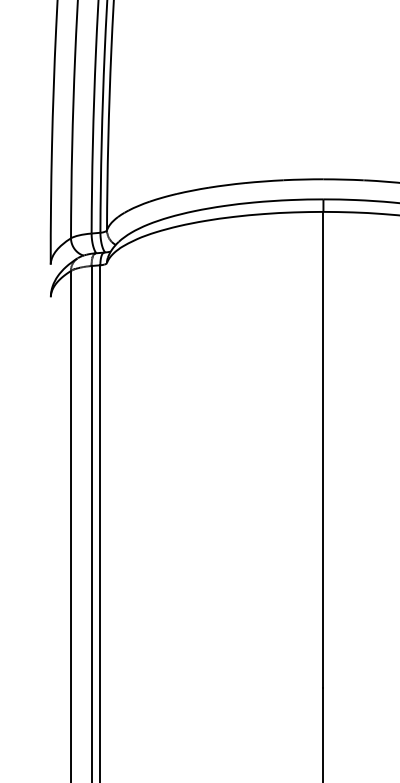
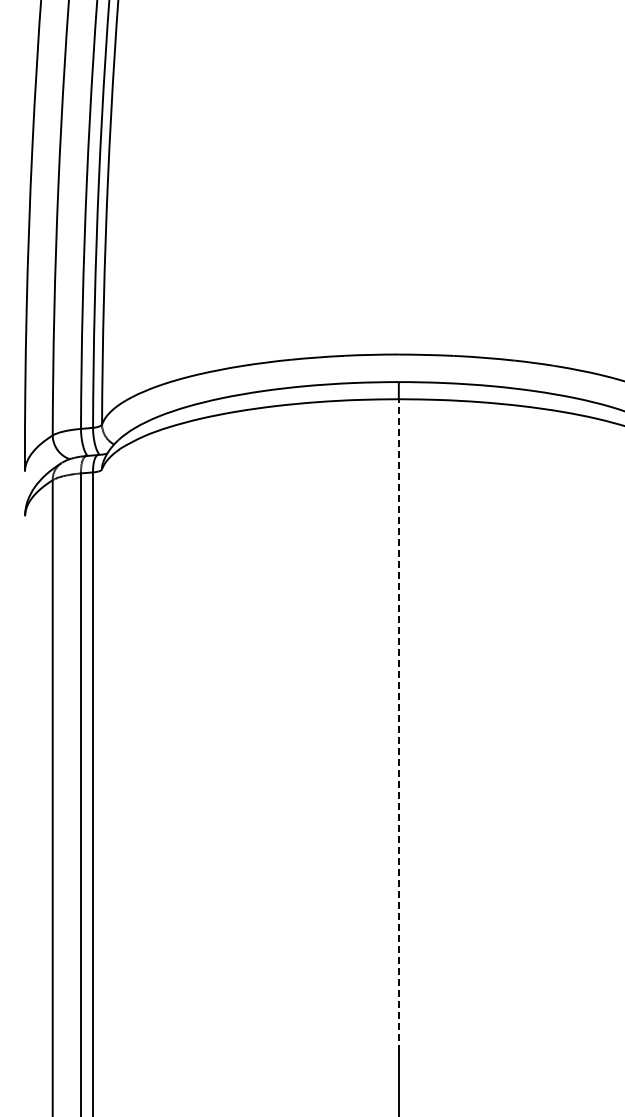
line: (323, 449) -> (398, 725), solid -> dashed

